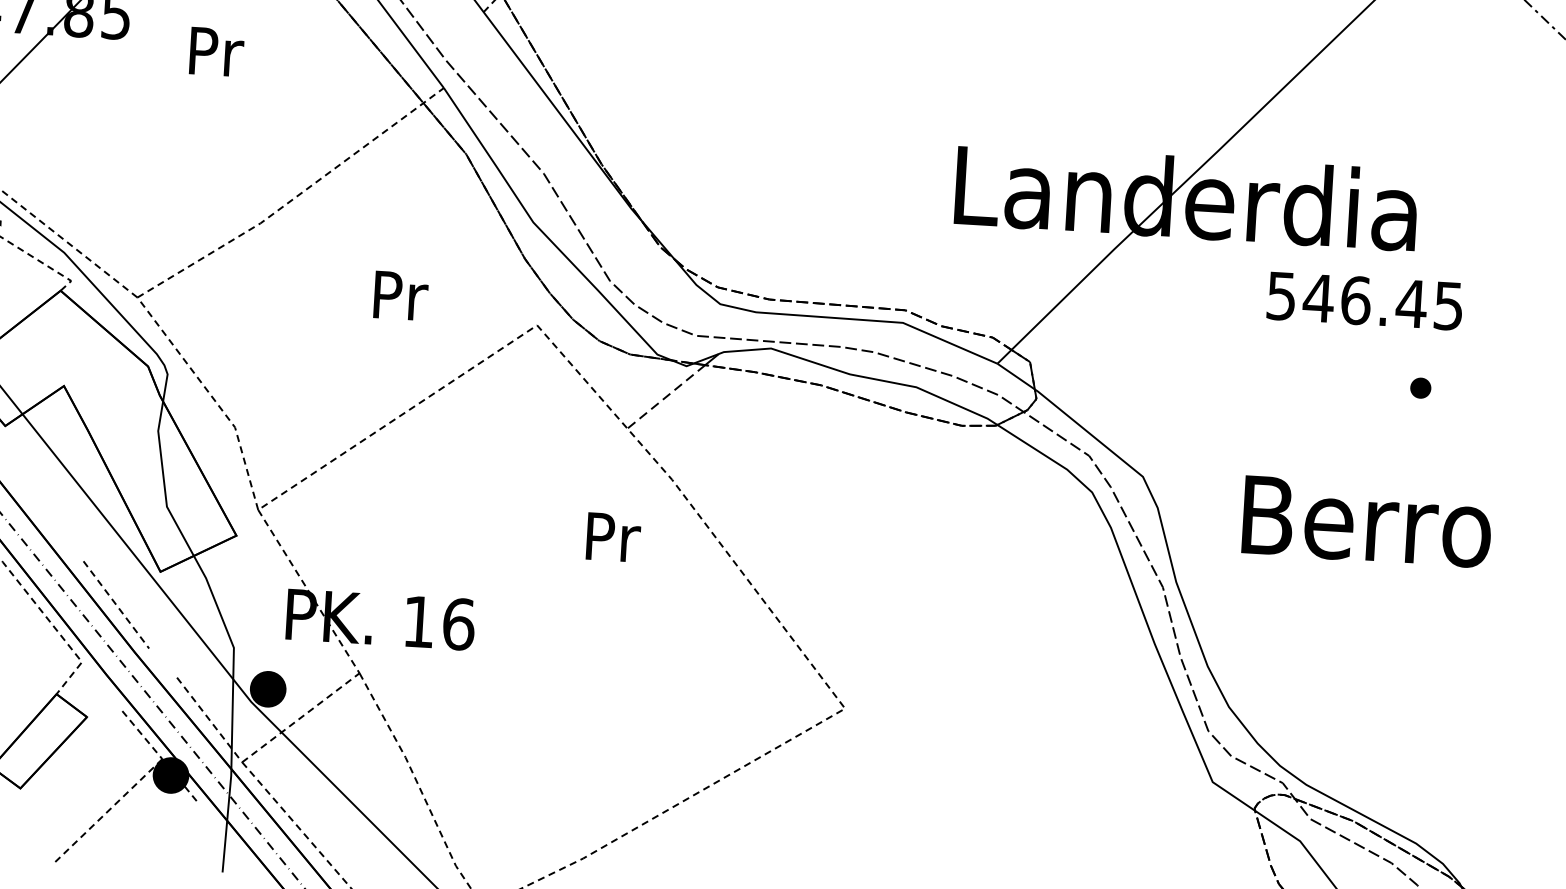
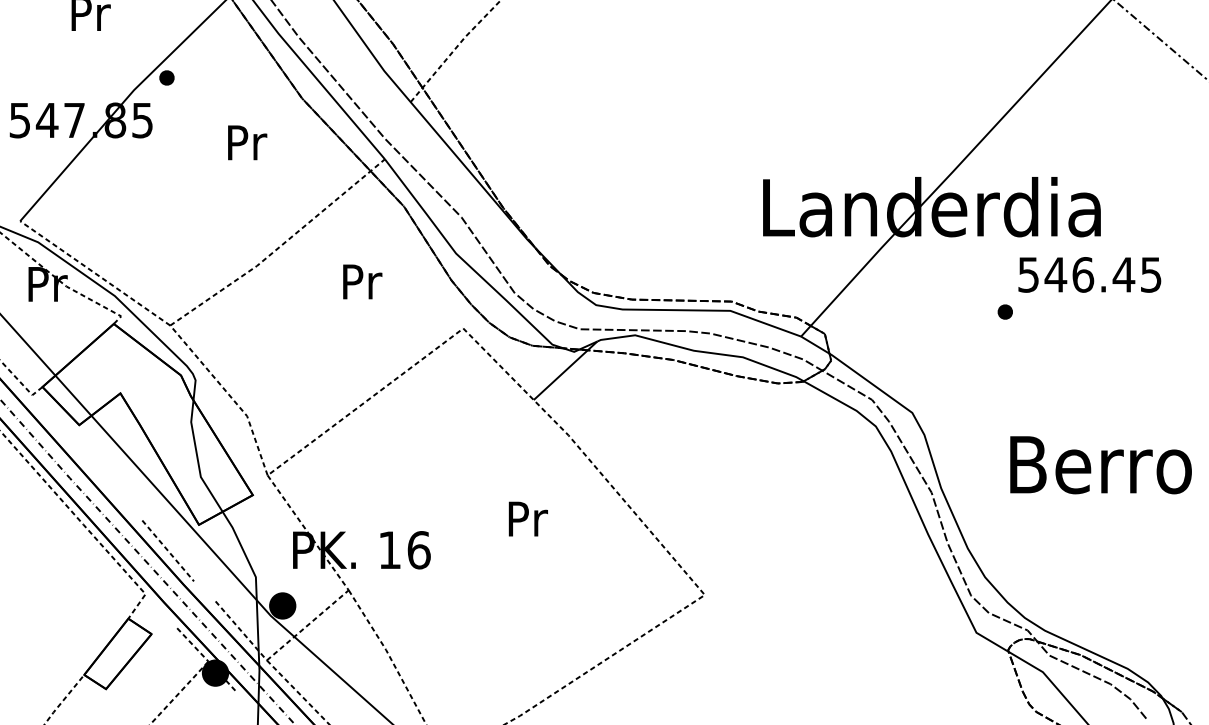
text: (216, 51) -> (247, 142), moved
text: (400, 295) -> (362, 281), moved
text: (1364, 300) -> (1089, 274), moved
part: (1419, 387) -> (1004, 311), moved
line: (665, 397) -> (560, 375), dashed -> solid
text: (1366, 522) -> (1100, 465), moved
text: (612, 536) -> (527, 518), moved

